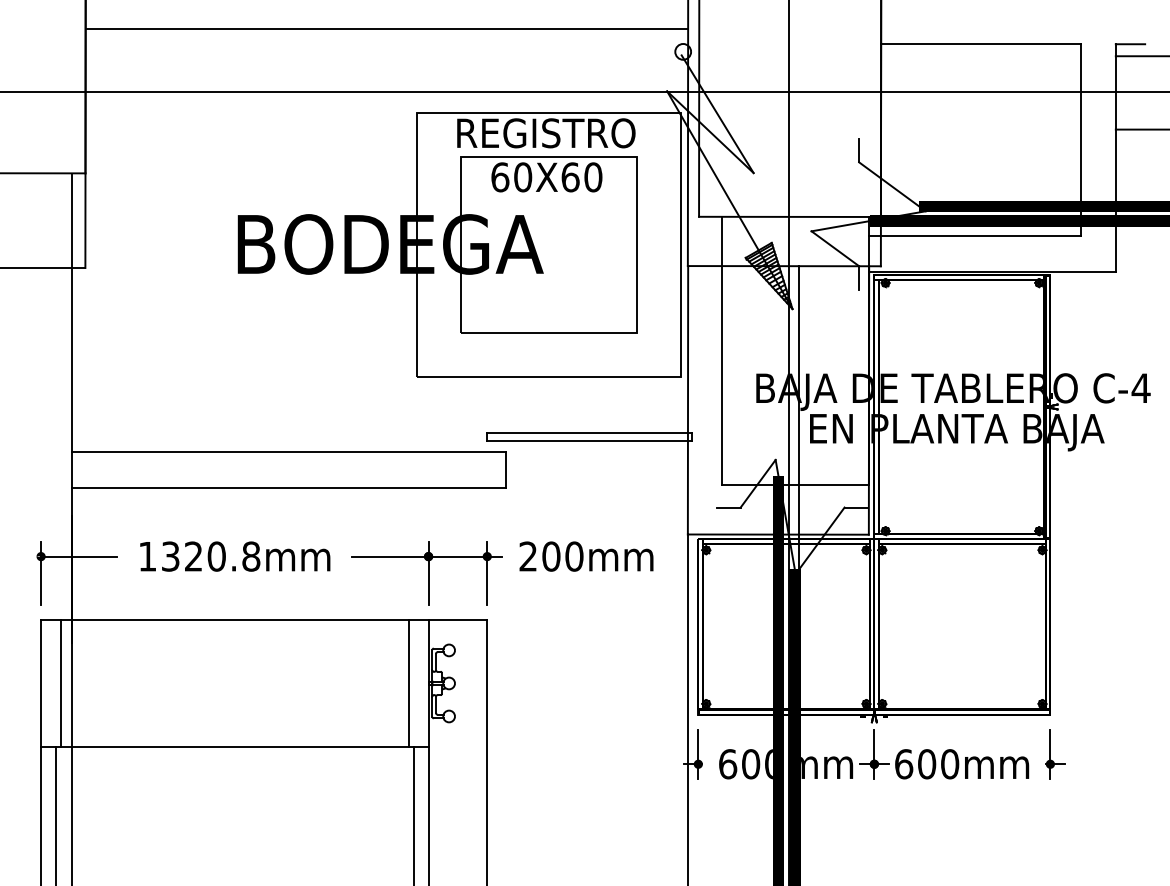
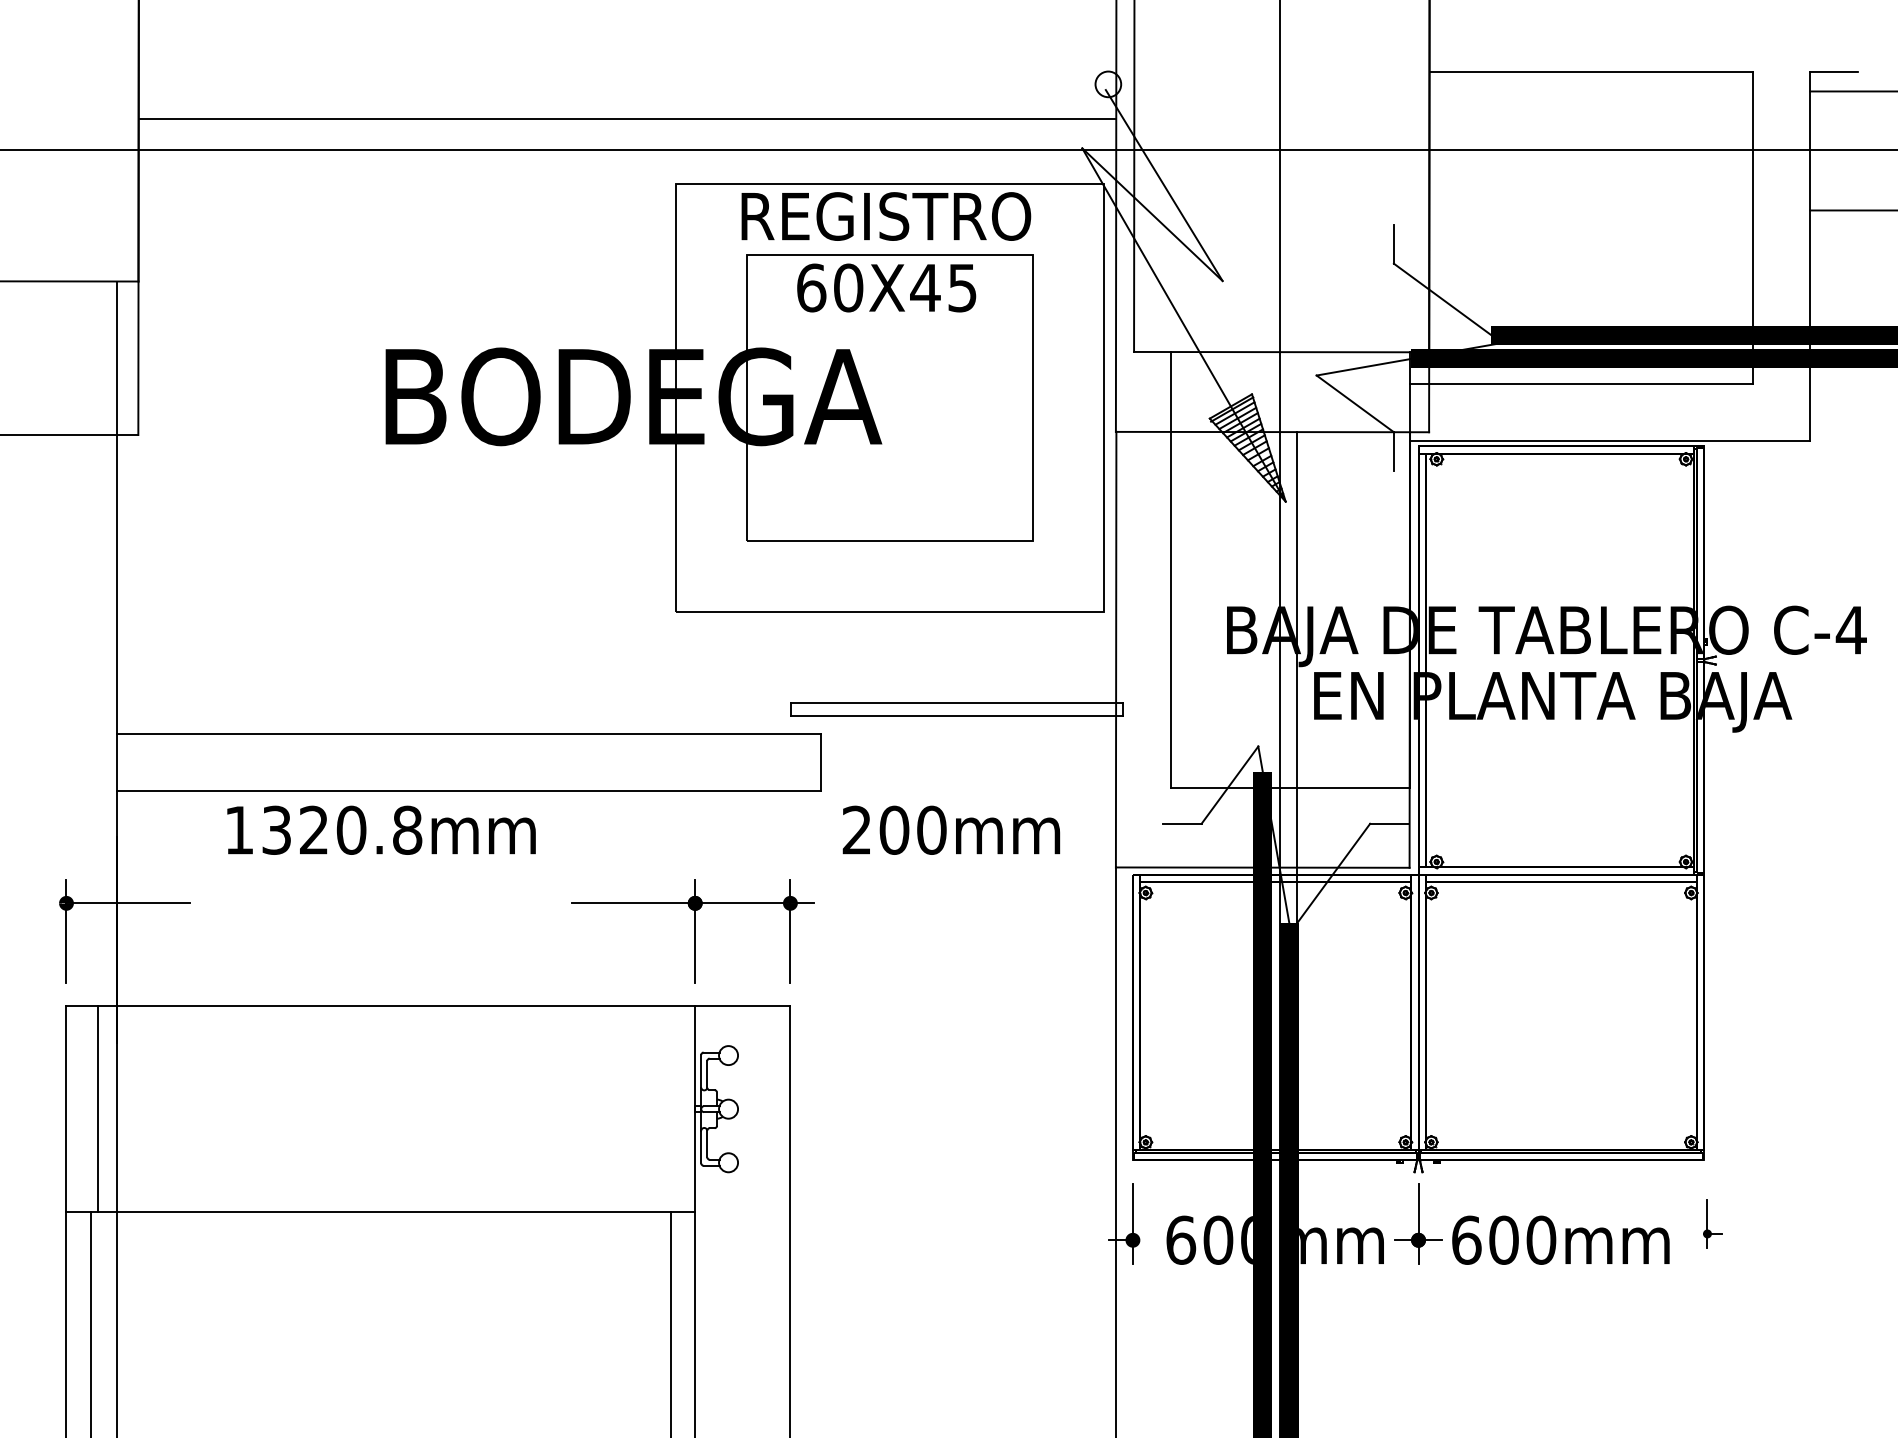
line: (386, 29) -> (626, 119), moved
text: (581, 177) -> (943, 288), 60X60 -> 60X45
text: (235, 556) -> (381, 830), moved
text: (586, 556) -> (951, 830), moved
line: (409, 683) -> (664, 1109), removed
part: (1055, 754) -> (1712, 1224), size x0.6

